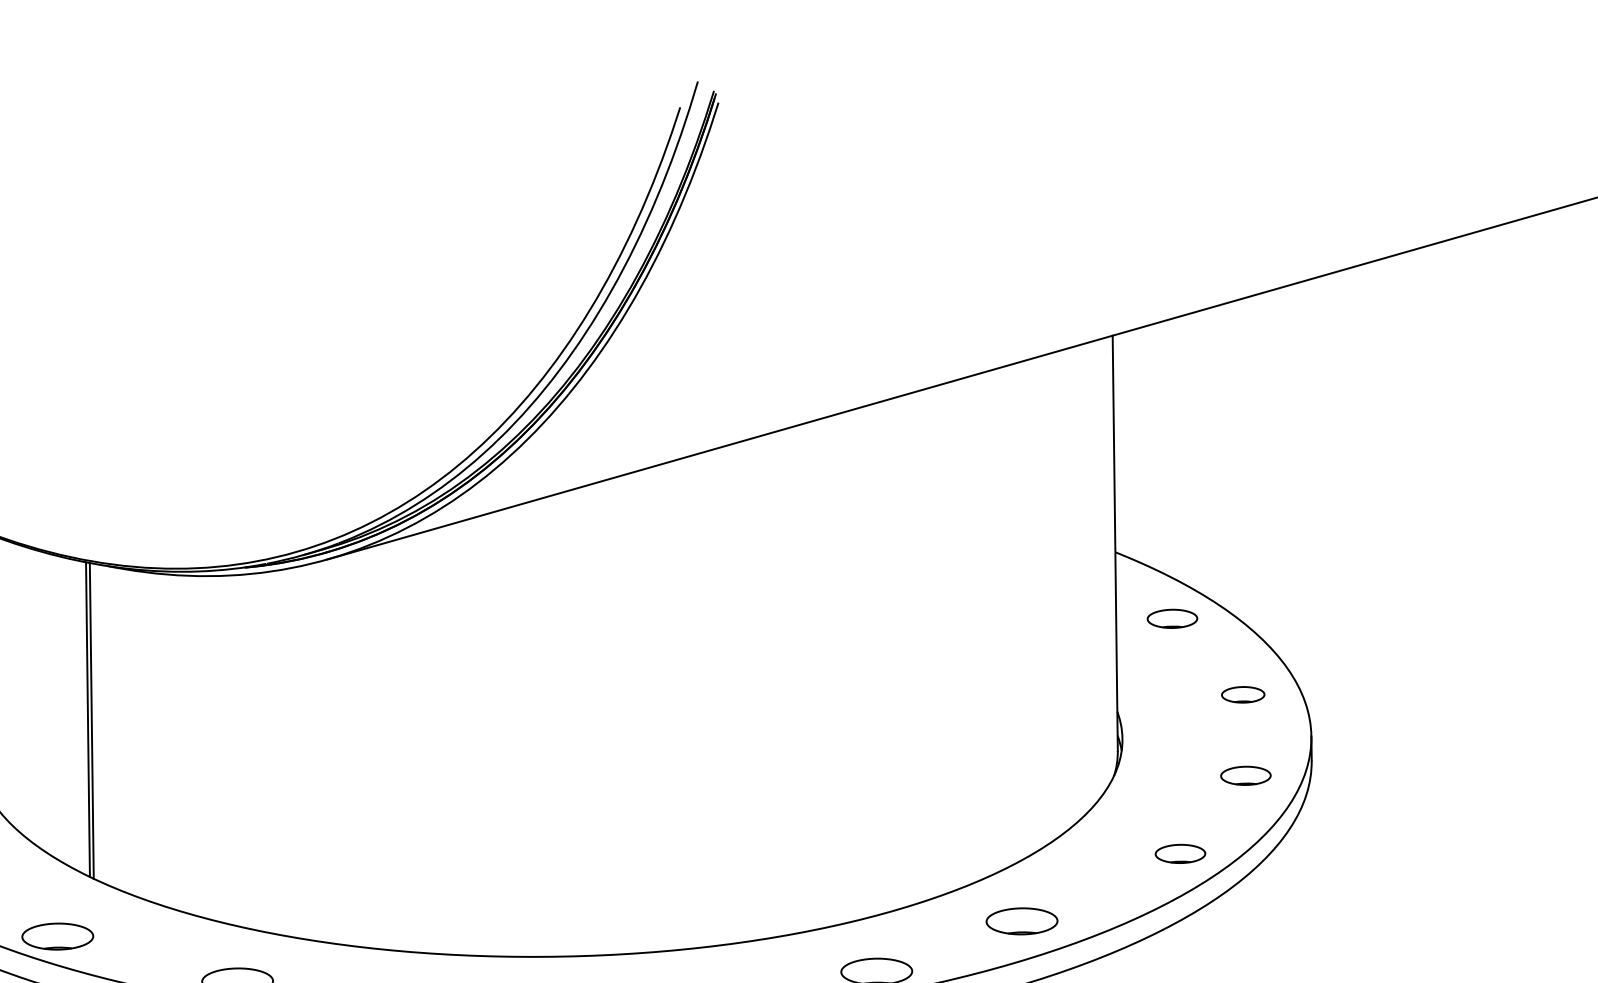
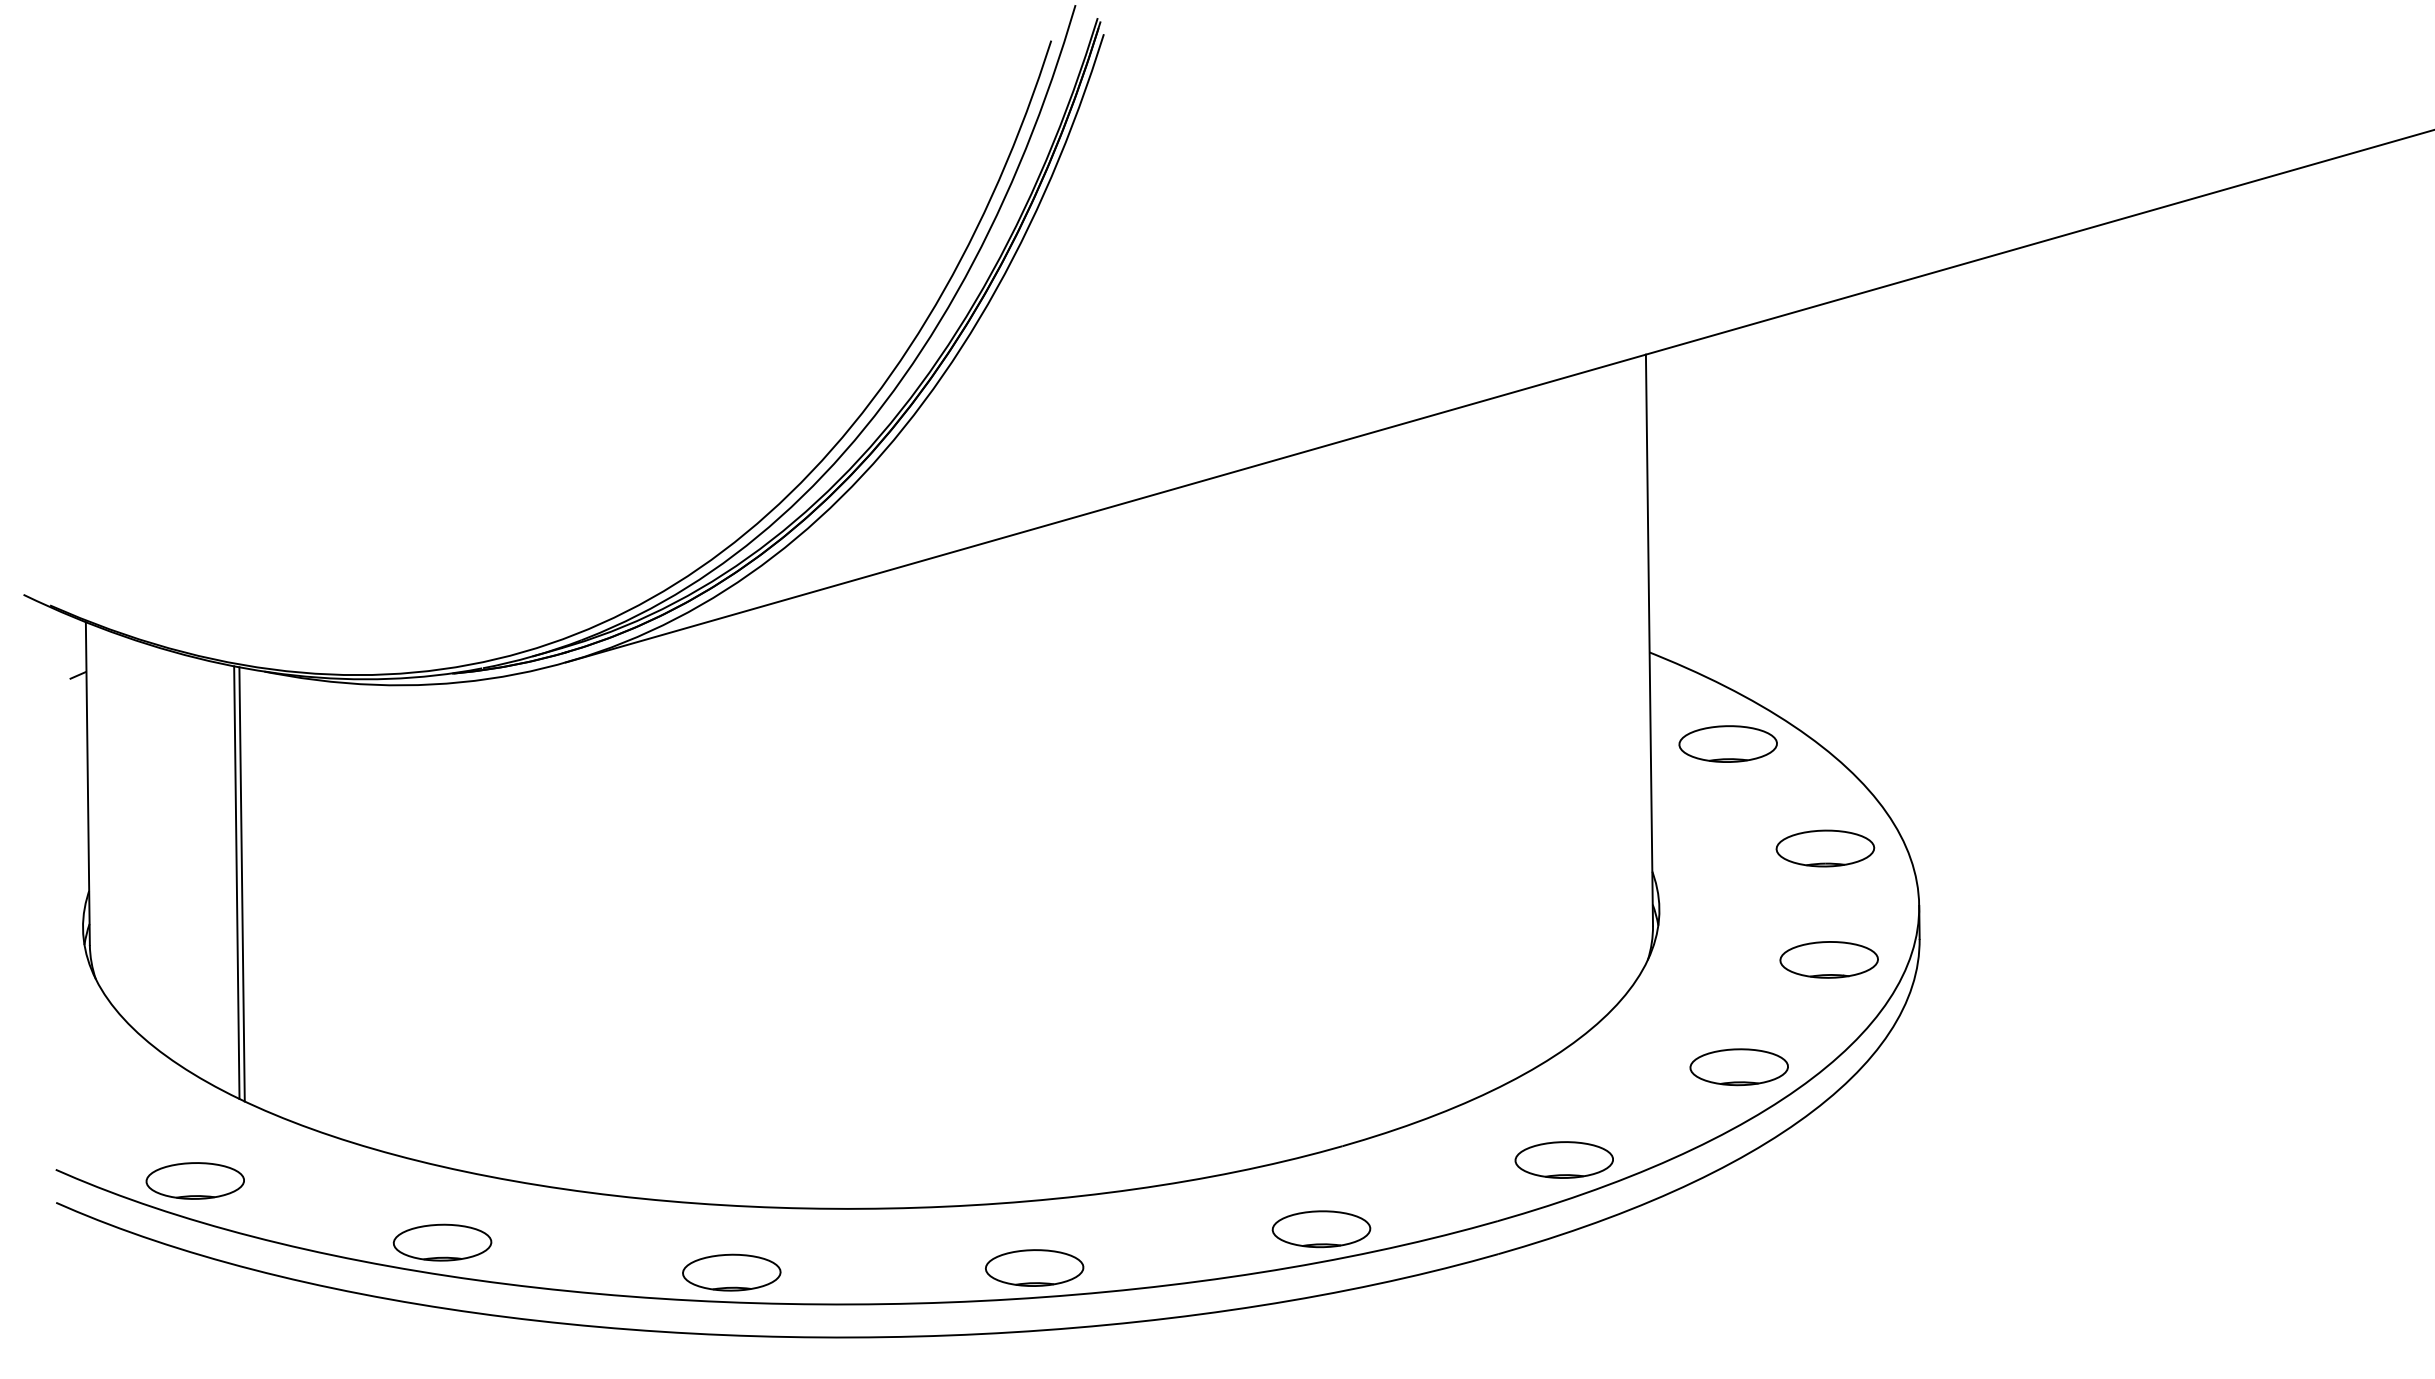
part: (1172, 618) -> (1727, 743), size x1.43
part: (1243, 694) -> (1825, 848), size x1.67
part: (1245, 775) -> (1828, 959), size x1.43
part: (1180, 854) -> (1738, 1067), size x1.43
part: (1021, 920) -> (1563, 1159), moved

